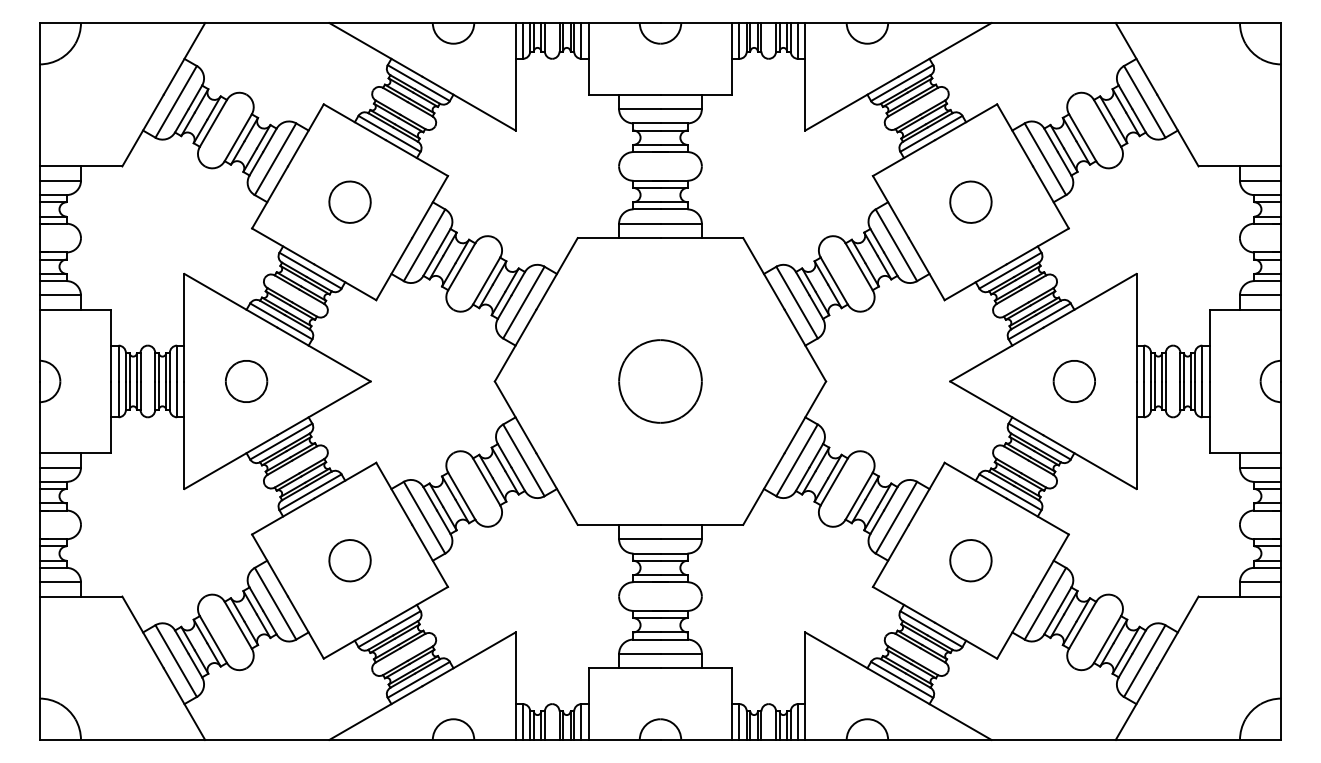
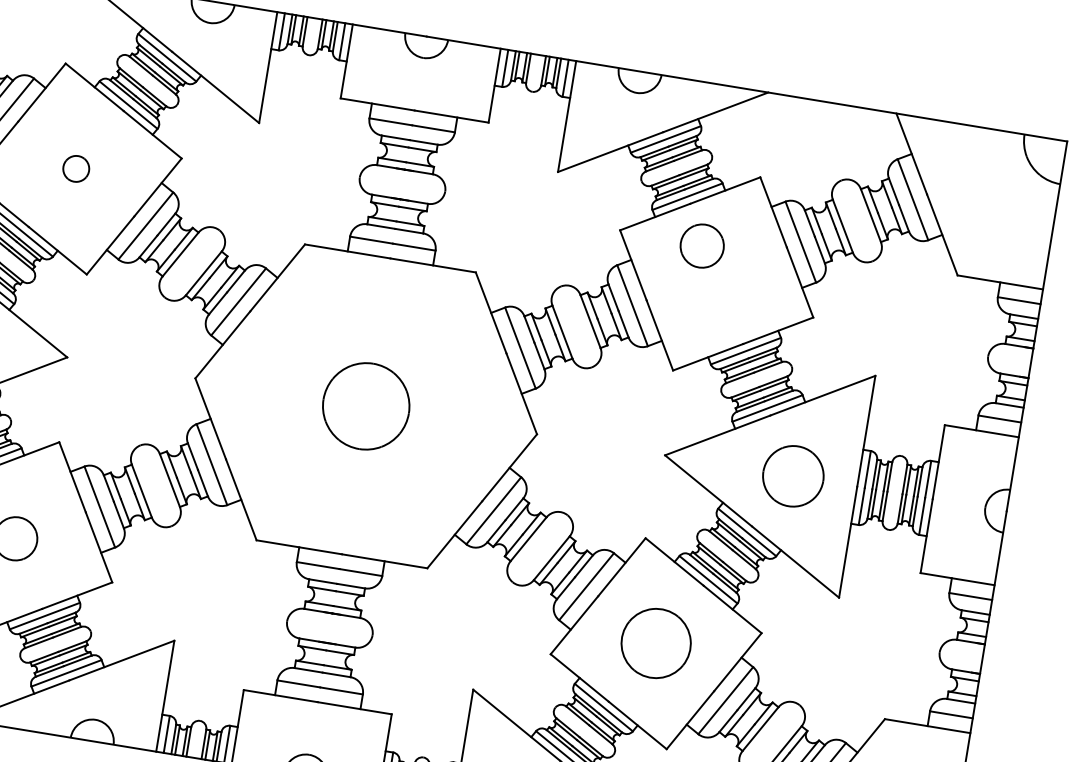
part: (349, 201) -> (75, 168), size x0.6
part: (970, 201) -> (701, 245), moved
part: (1073, 381) -> (792, 476), size x1.4
part: (970, 560) -> (655, 643), size x1.6

